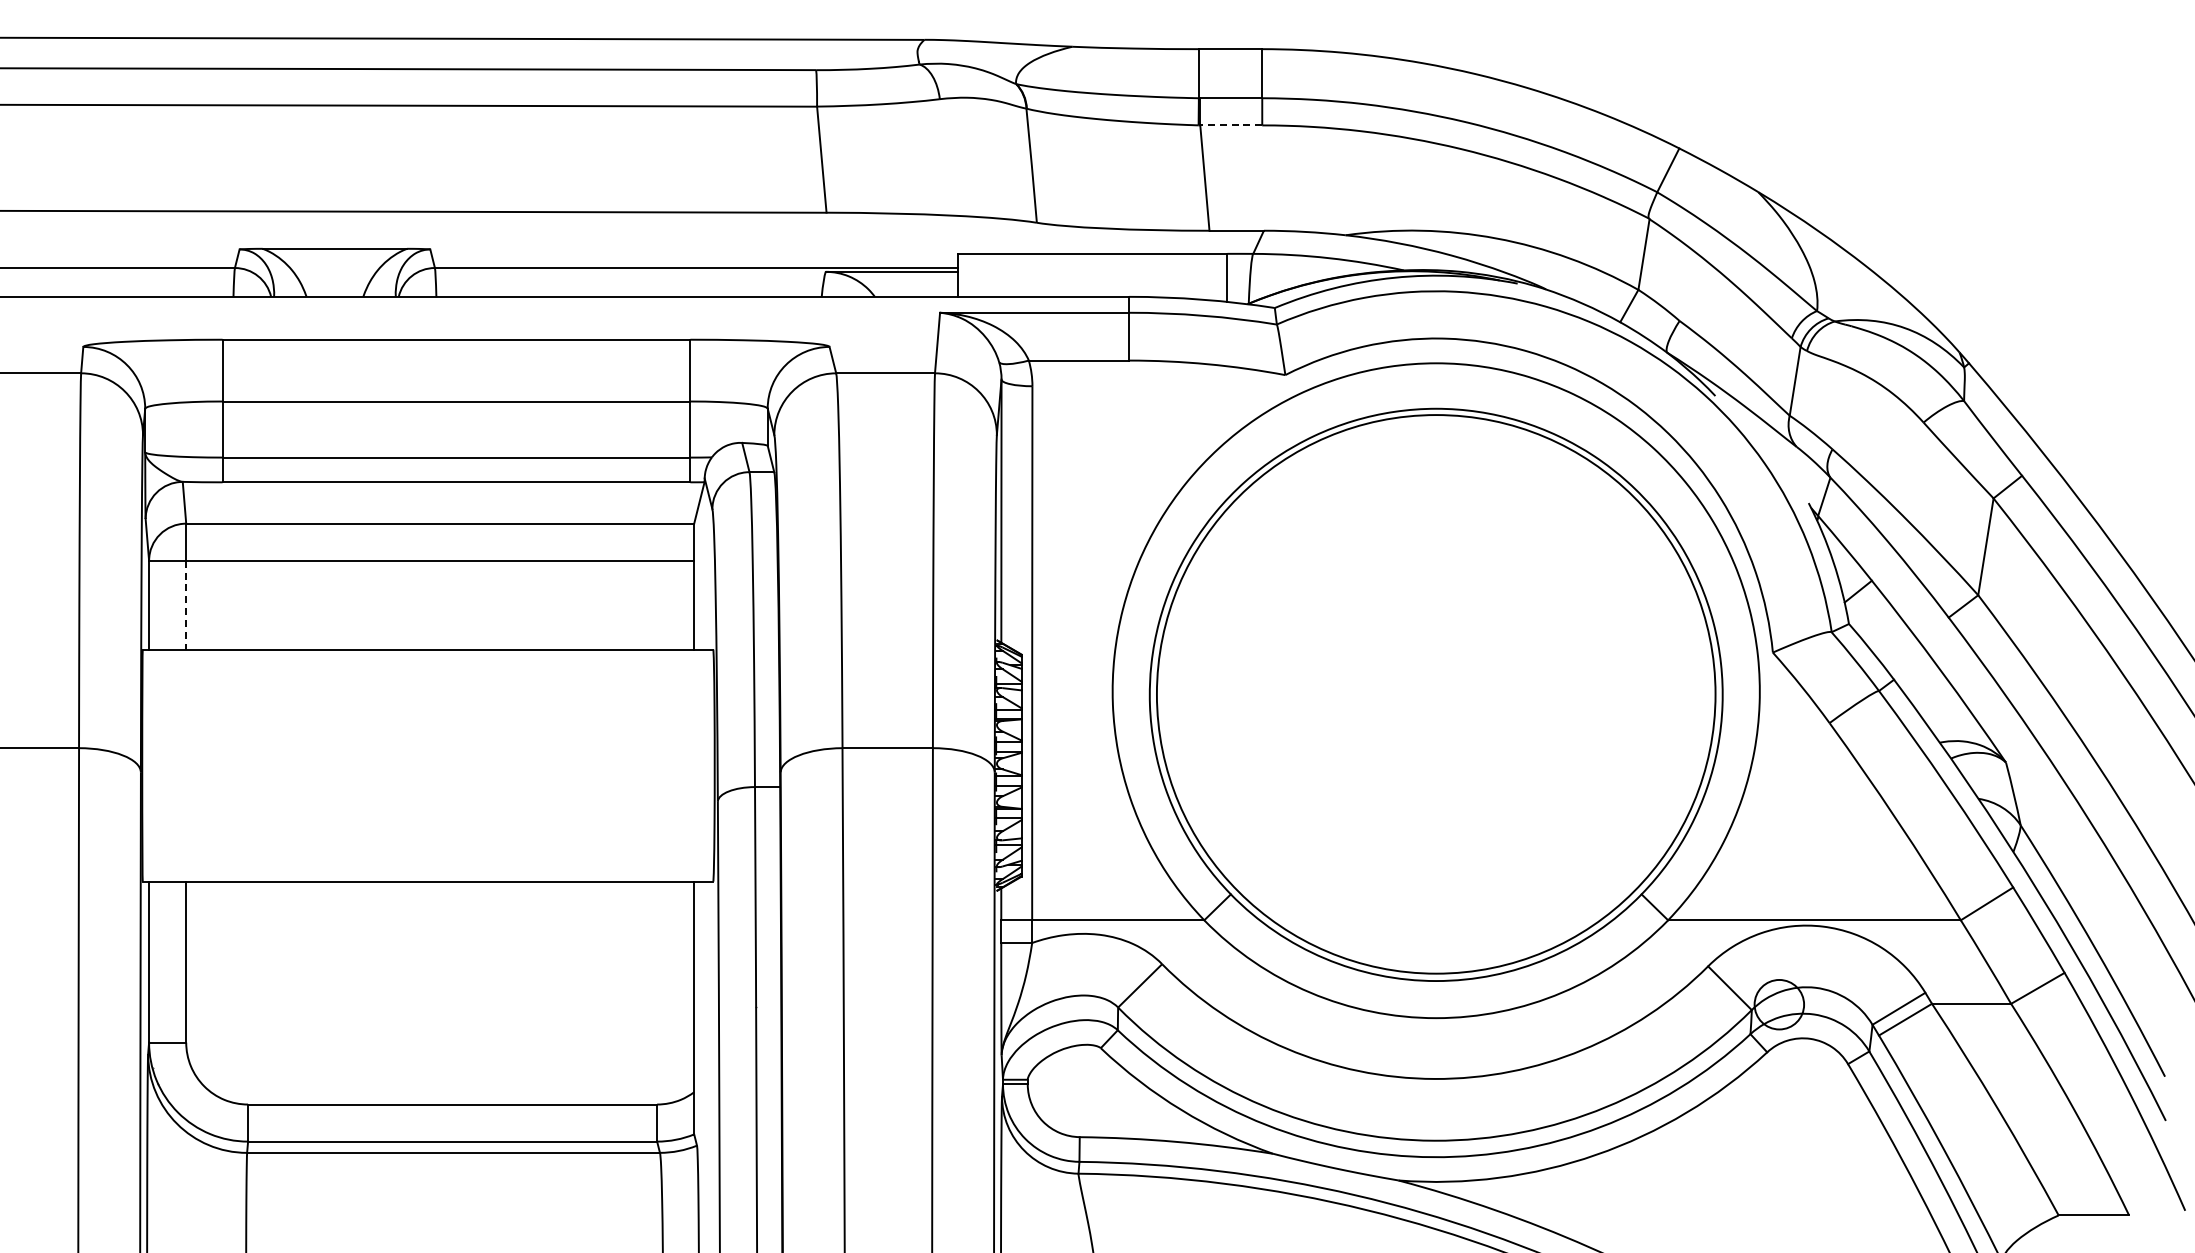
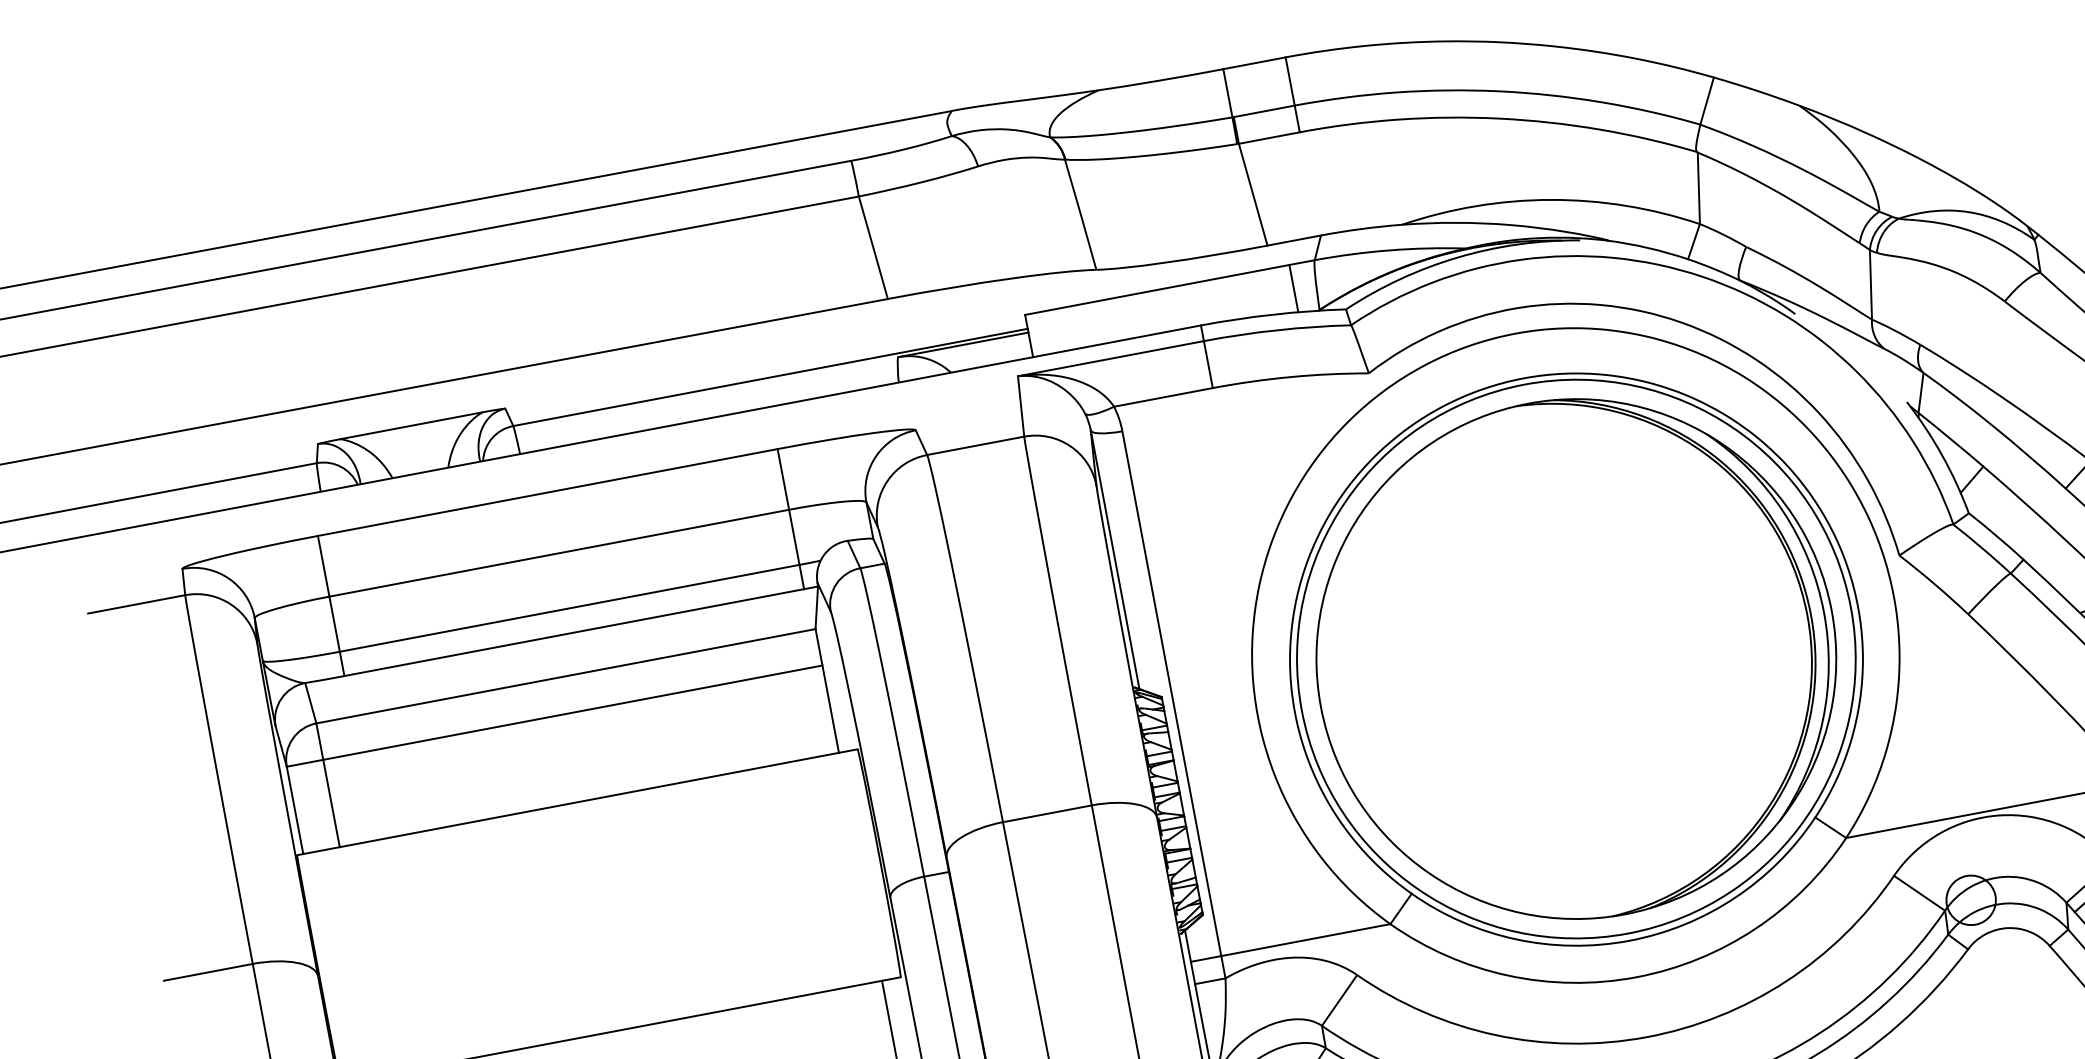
line: (1231, 125) -> (1269, 138), dashed -> solid
line: (186, 605) -> (331, 803), dashed -> solid
part: (1435, 694) -> (1575, 659), added

